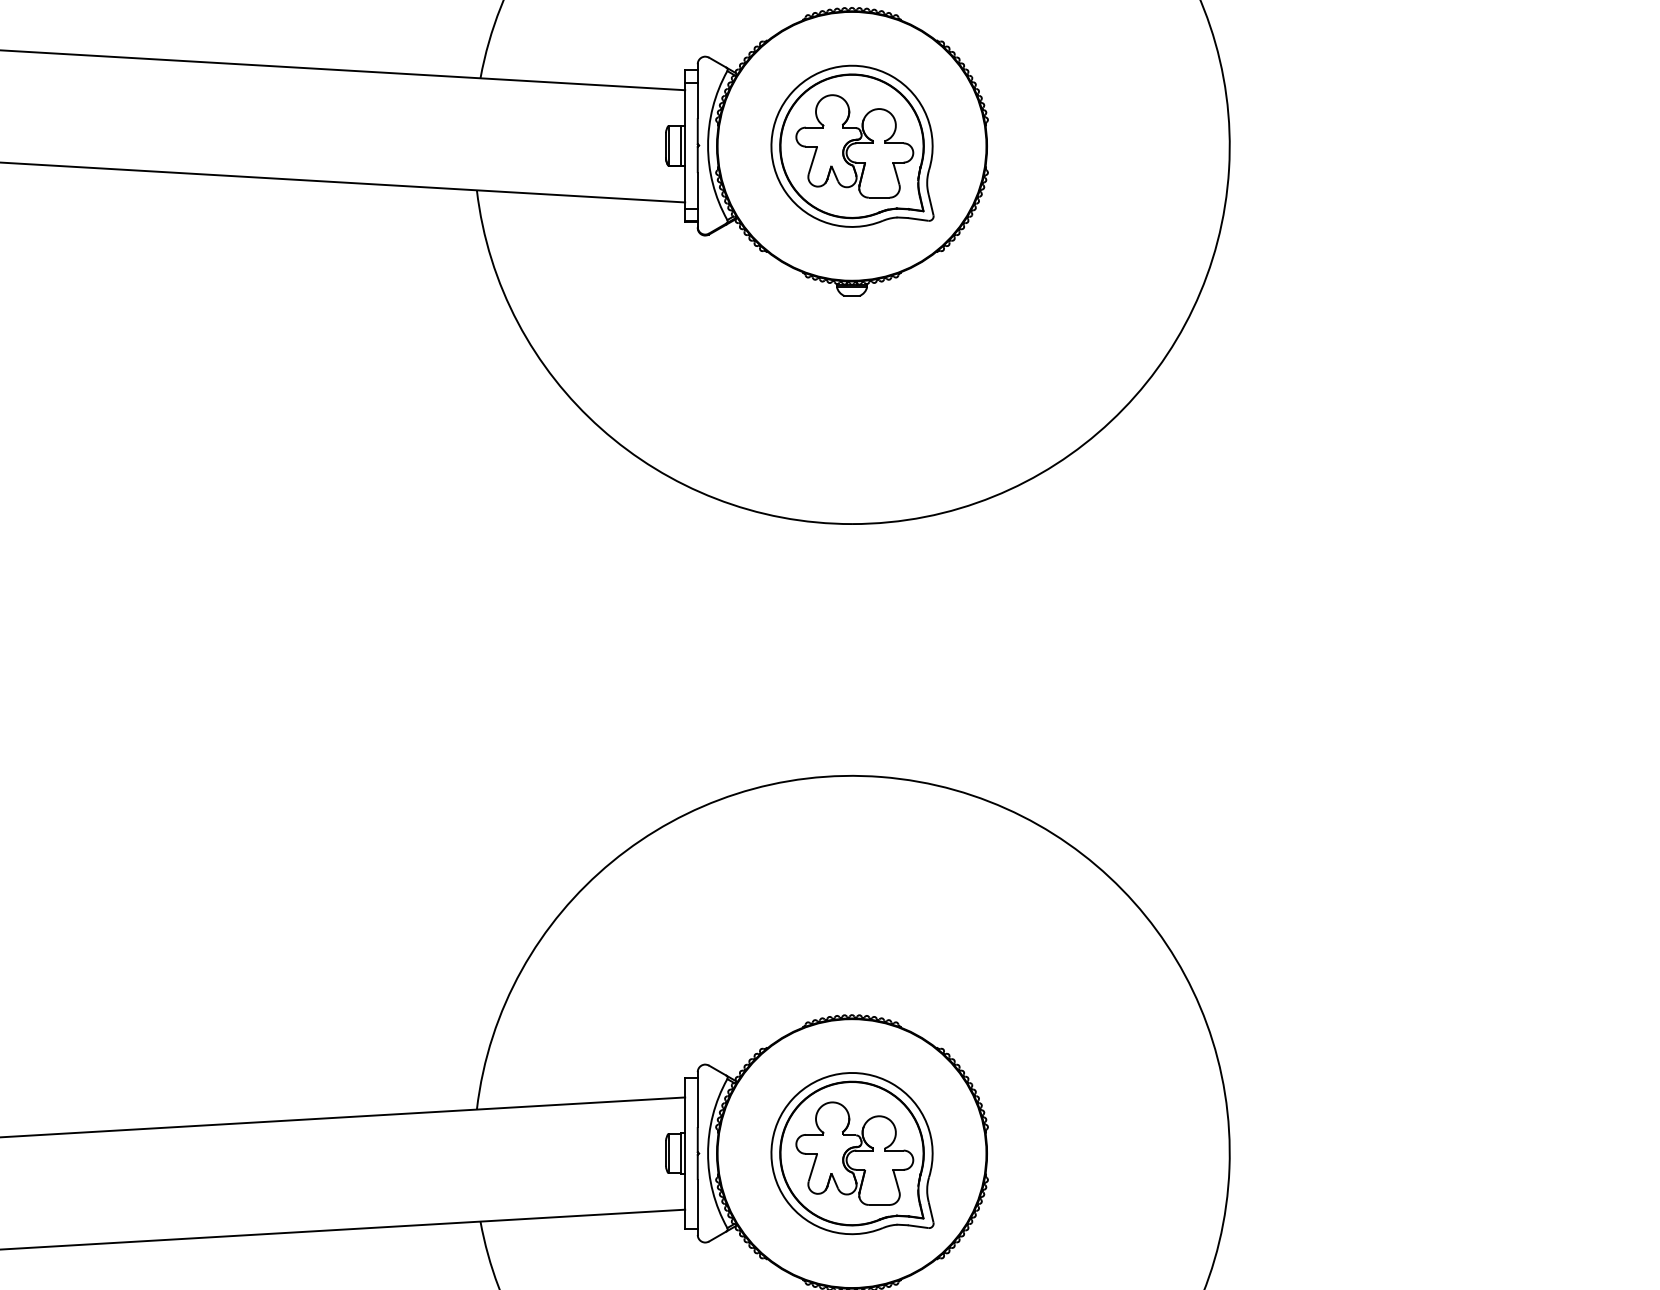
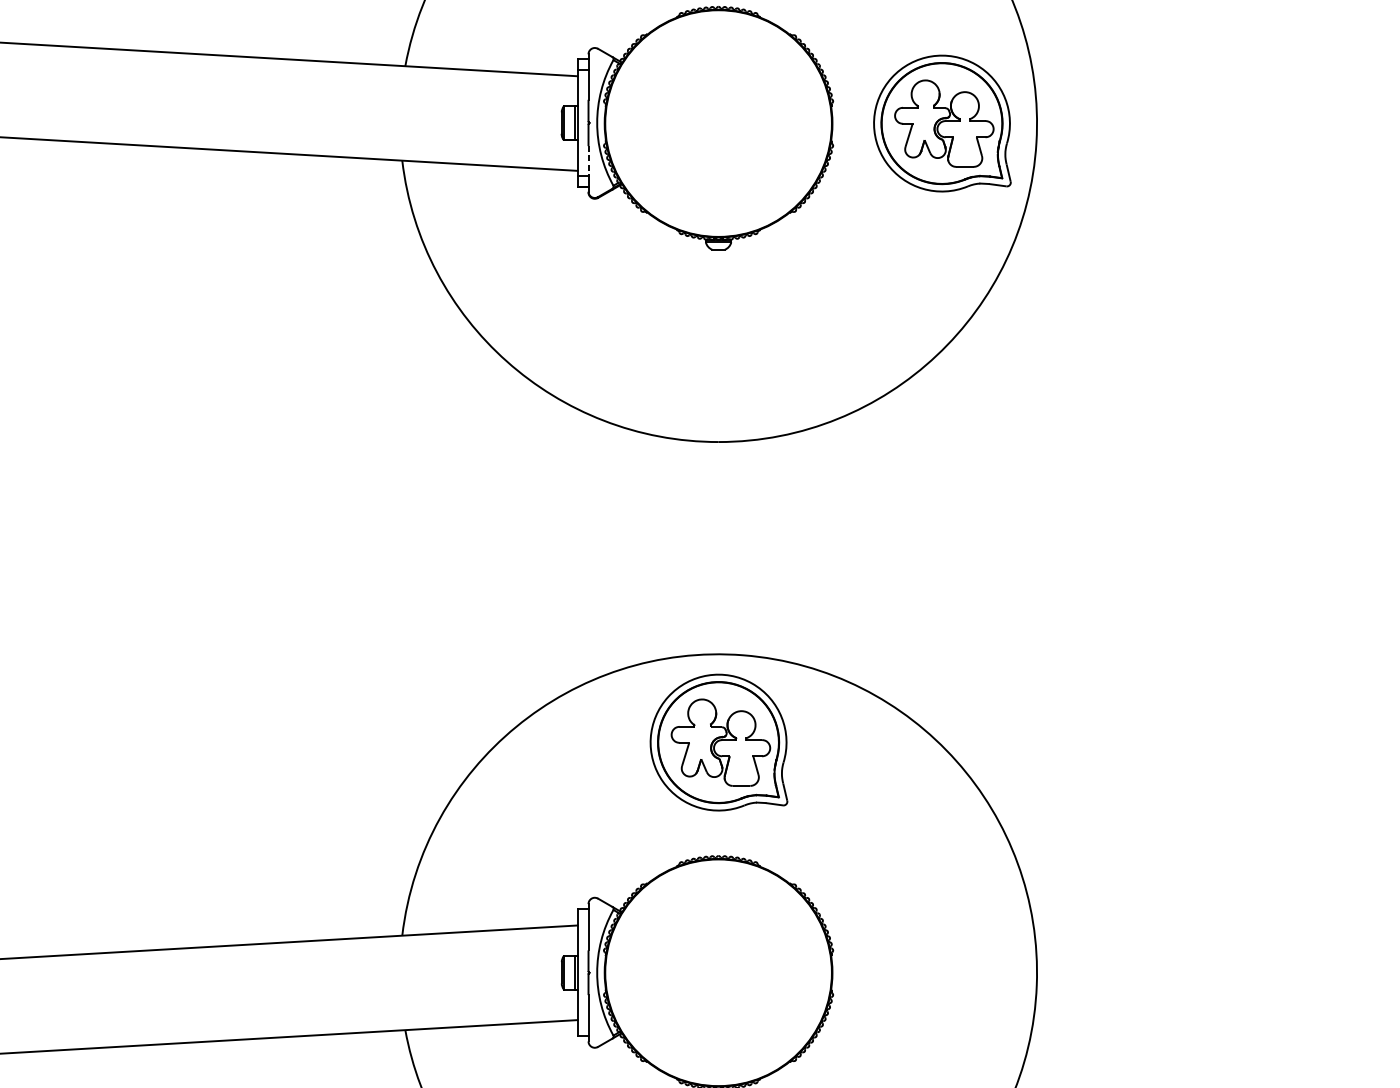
part: (852, 145) -> (942, 122), moved
line: (697, 190) -> (588, 160), solid -> dashed
part: (852, 1153) -> (718, 742), moved

